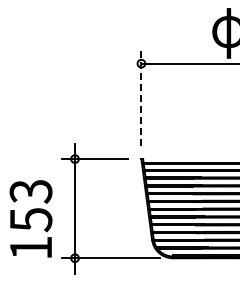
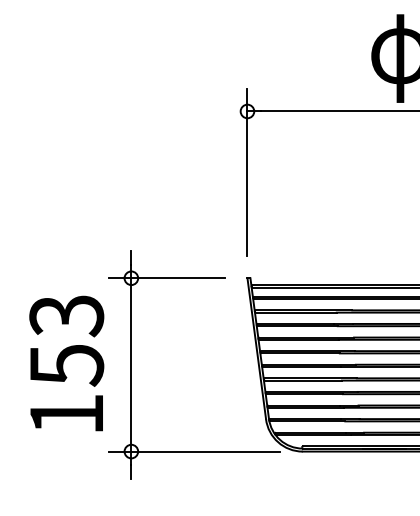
line: (141, 98) -> (247, 172), dashed -> solid
text: (30, 218) -> (65, 362), moved

